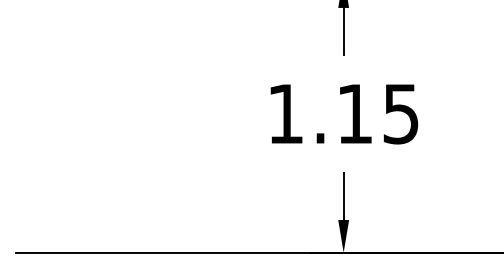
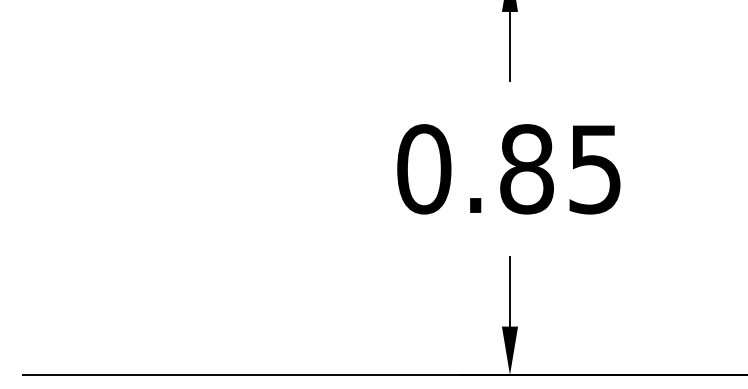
text: (320, 113) -> (475, 168), 1.15 -> 0.85

